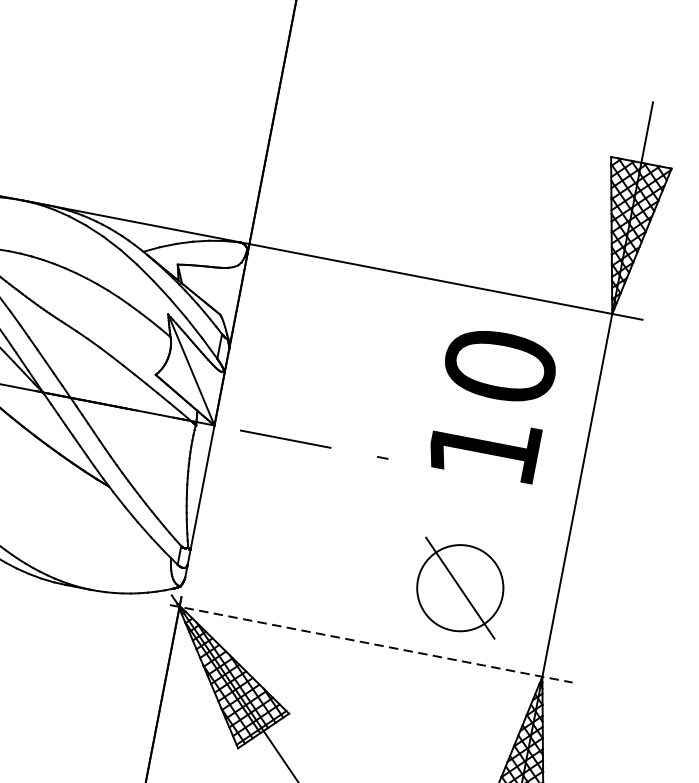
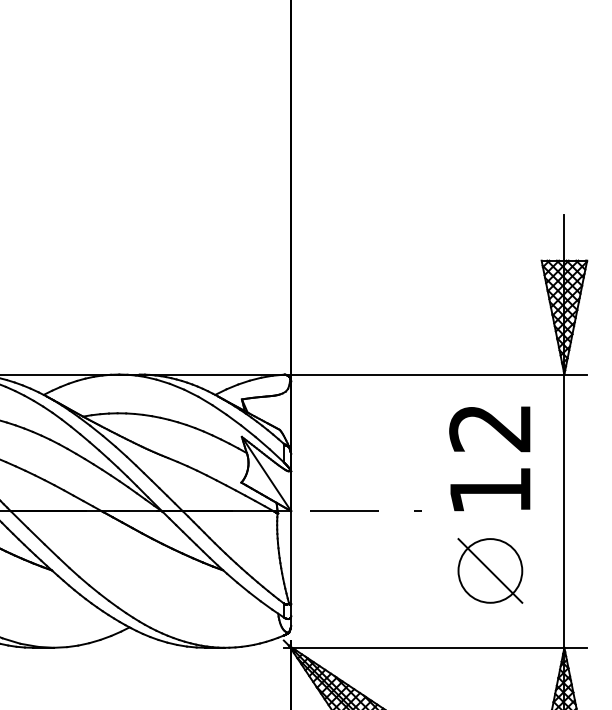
text: (500, 365) -> (490, 427), 10 -> 12
part: (460, 587) -> (490, 570), moved
line: (371, 643) -> (435, 647), dashed -> solid

